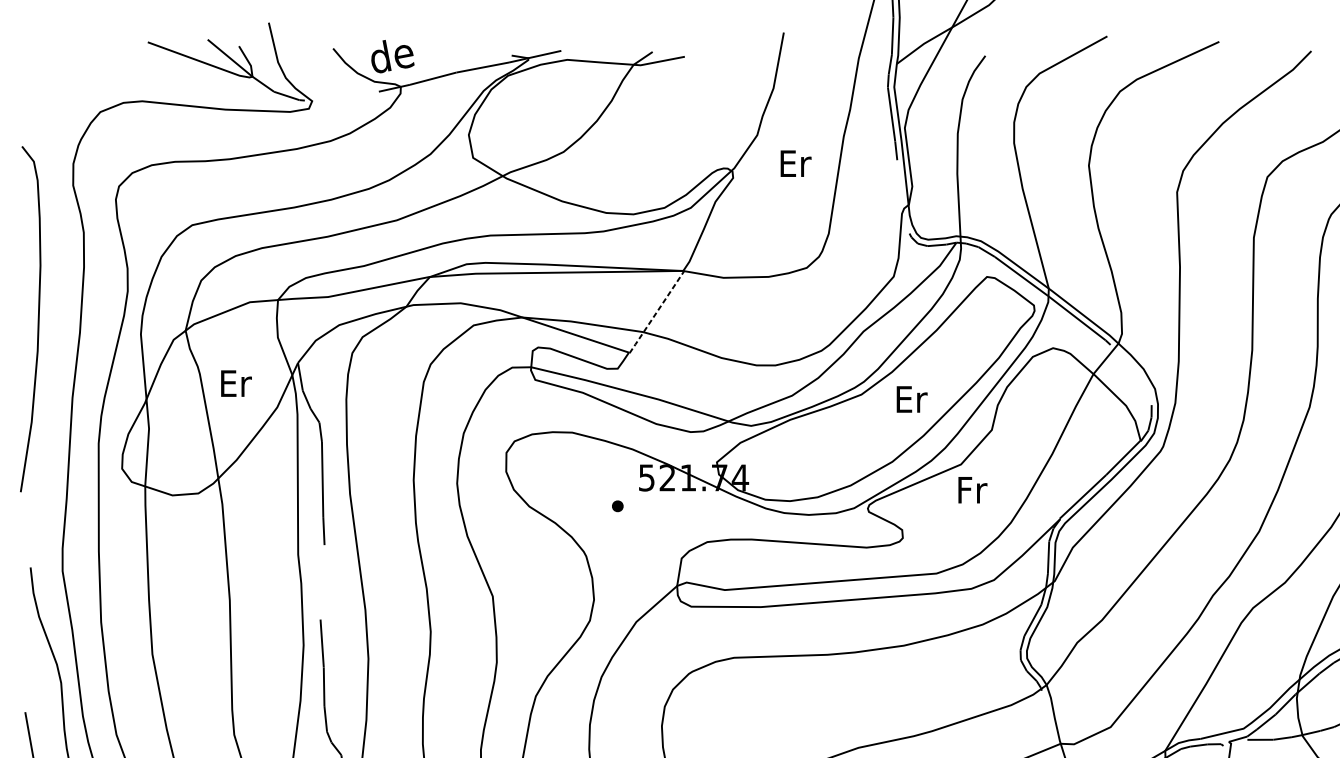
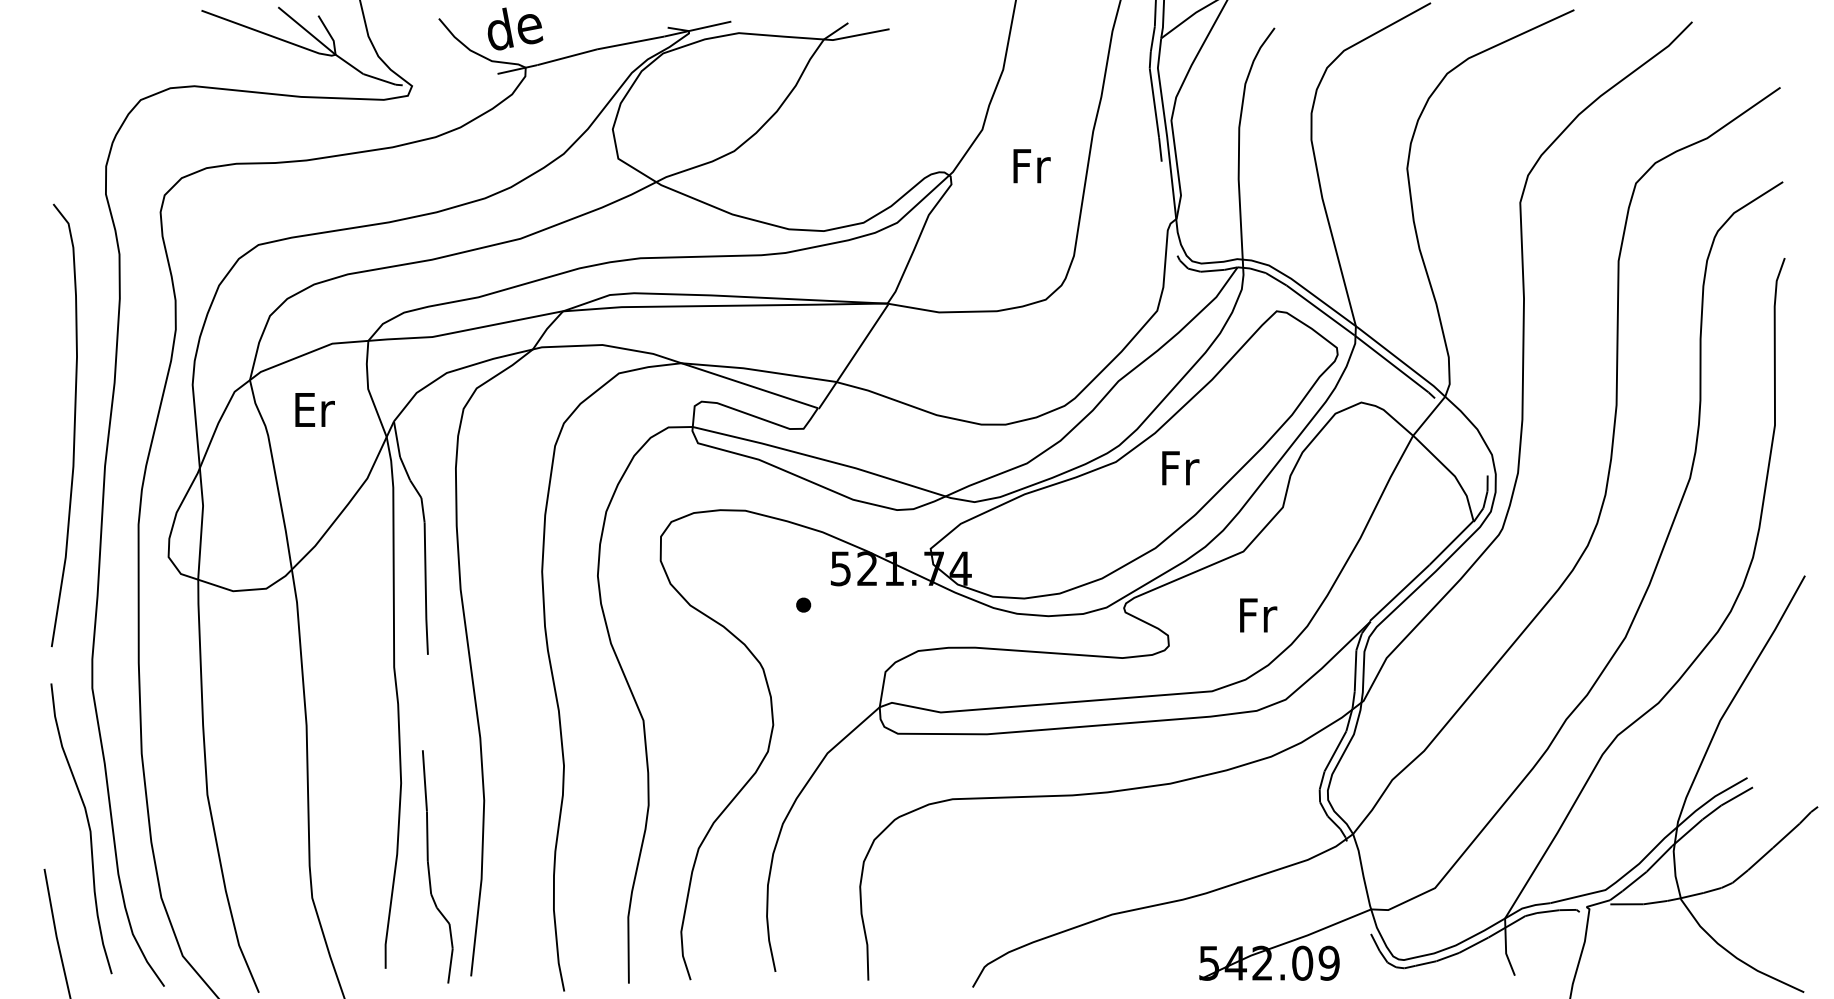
text: (795, 163) -> (1031, 166), Er -> Fr
line: (656, 313) -> (853, 357), dashed -> solid
curve: (37, 319) -> (73, 425), moved
text: (236, 383) -> (314, 409), moved
text: (911, 399) -> (1180, 468), Er -> Fr
text: (972, 490) -> (1258, 615), moved

